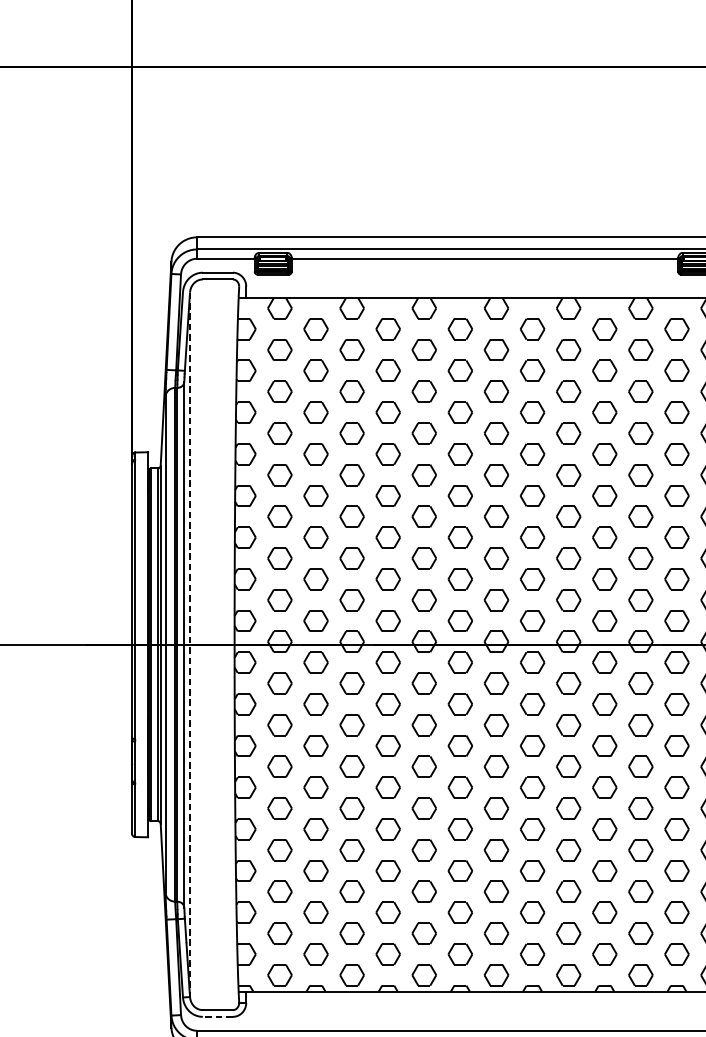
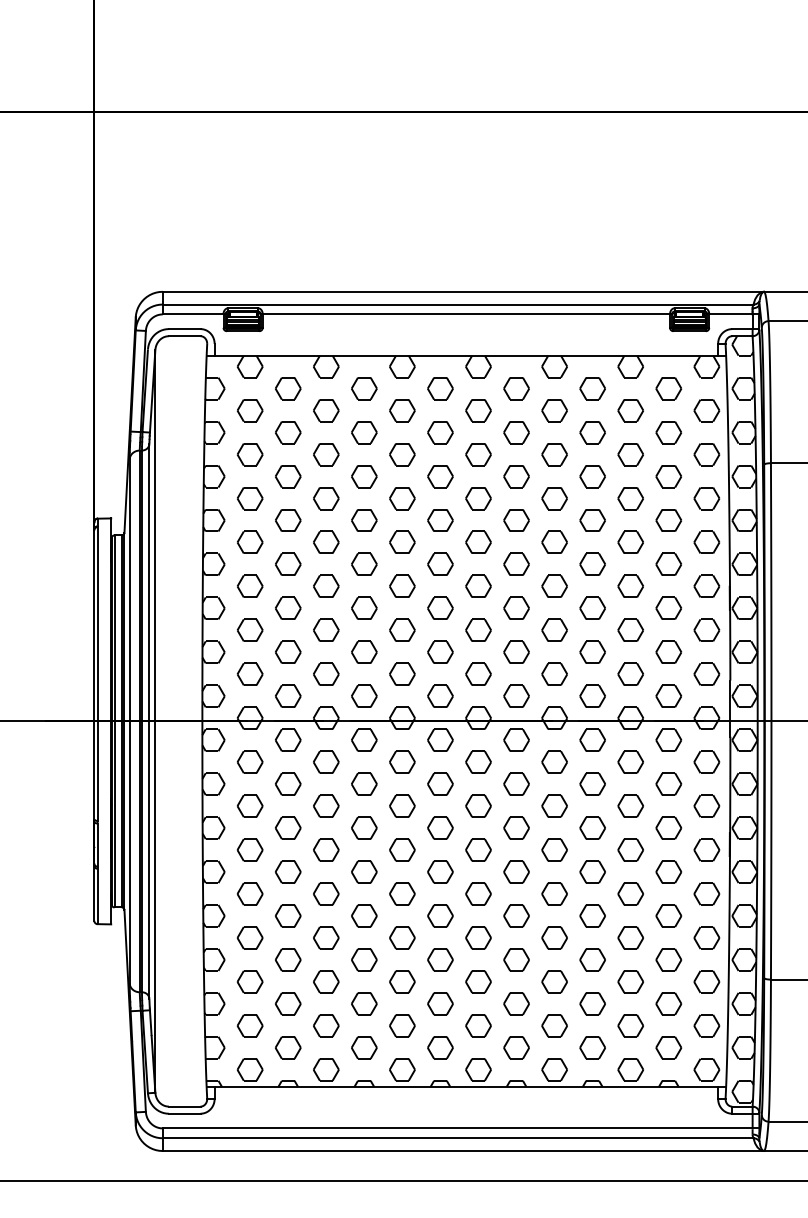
line: (190, 644) -> (155, 721), dashed -> solid
line: (217, 1016) -> (184, 1113), dashed -> solid

